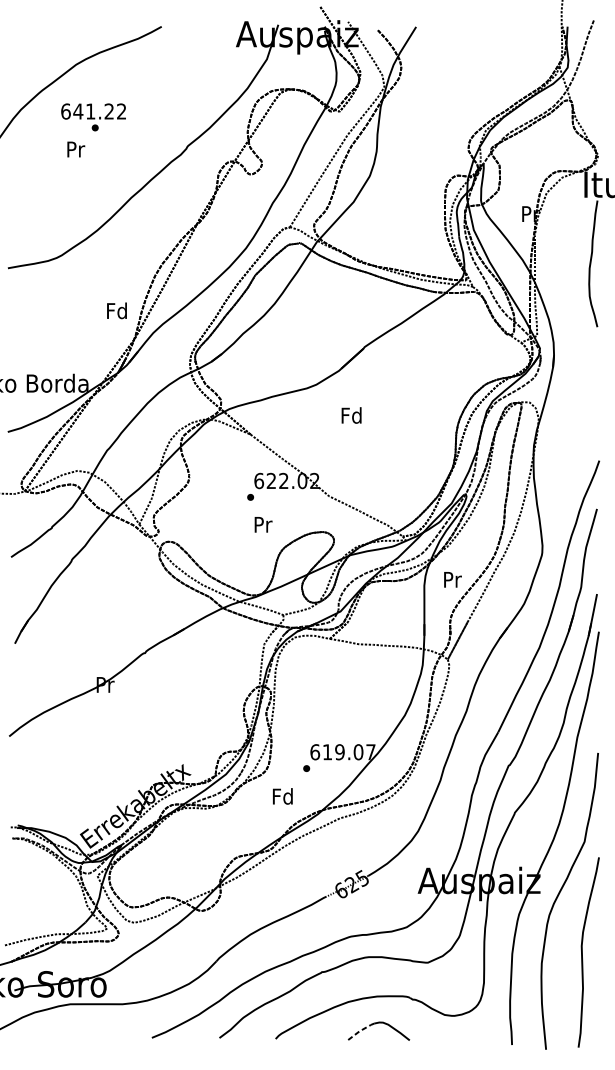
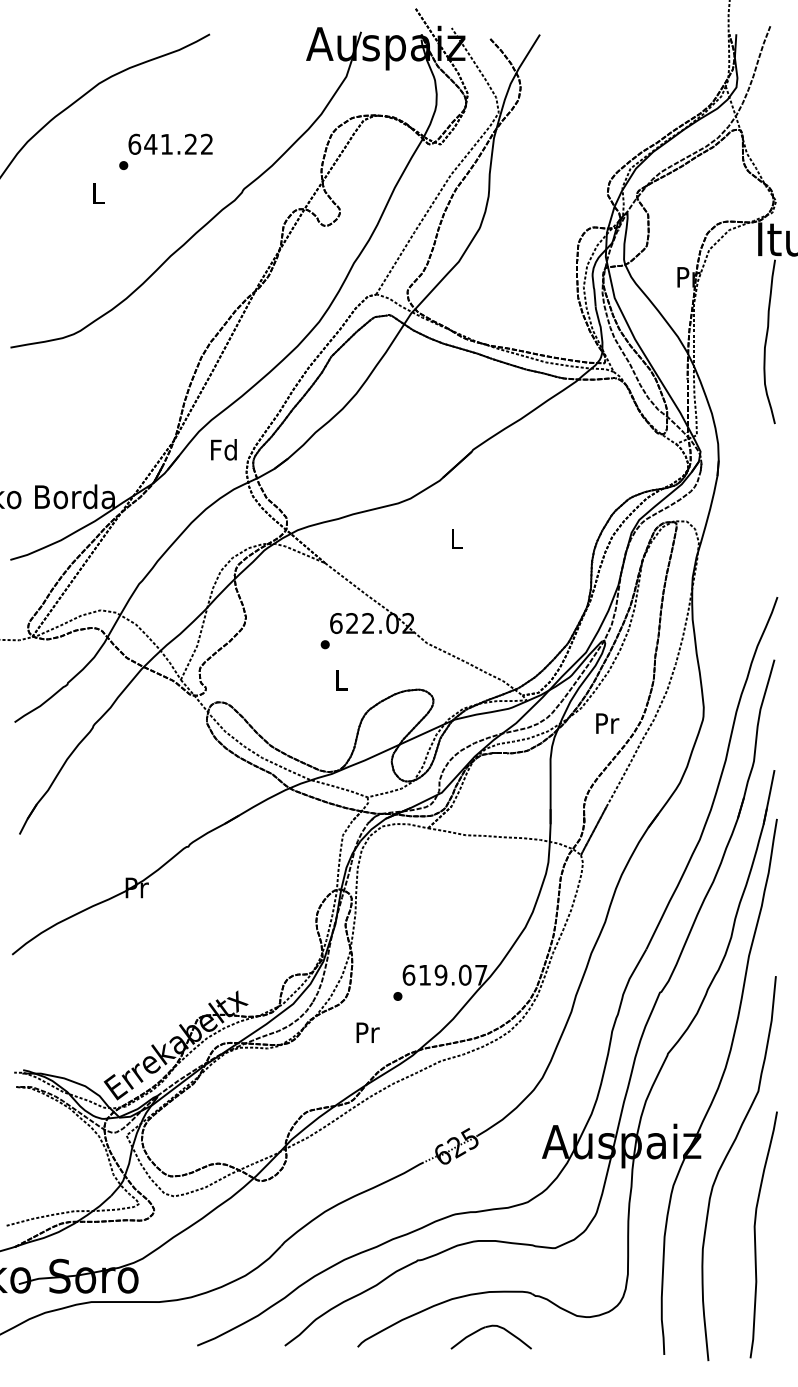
text: (93, 110) -> (170, 143), moved
text: (75, 149) -> (98, 193), Pr -> L
text: (116, 310) -> (223, 449), moved
text: (351, 415) -> (456, 538), Fd -> L
text: (263, 524) -> (341, 680), Pr -> L
text: (452, 579) -> (607, 723), moved
text: (282, 796) -> (366, 1032), Fd -> Pr
line: (360, 1030) -> (467, 1336), dashed -> solid

